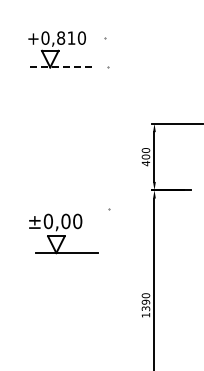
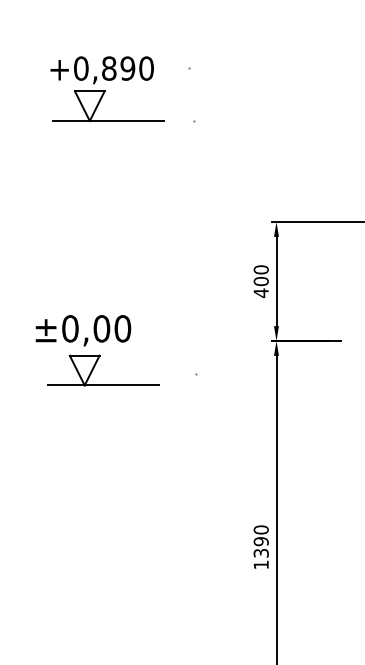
text: (71, 37) -> (127, 67), +0,810 -> +0,890
line: (61, 67) -> (109, 121), dashed -> solid
part: (63, 233) -> (97, 350), moved

